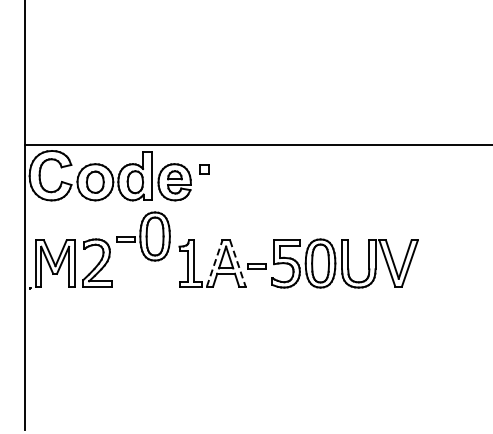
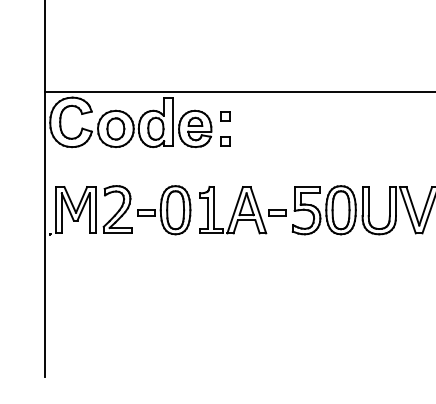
part: (204, 194) -> (225, 141), added
part: (143, 236) -> (164, 210), moved
line: (214, 263) -> (235, 210), dashed -> solid
line: (238, 264) -> (259, 211), dashed -> solid

